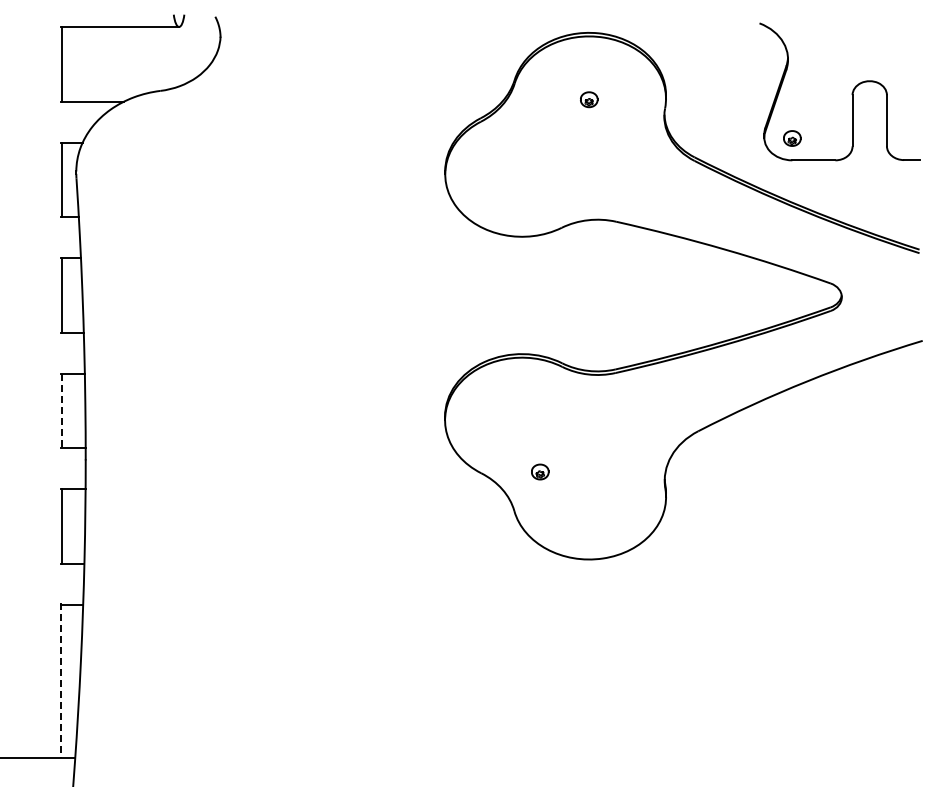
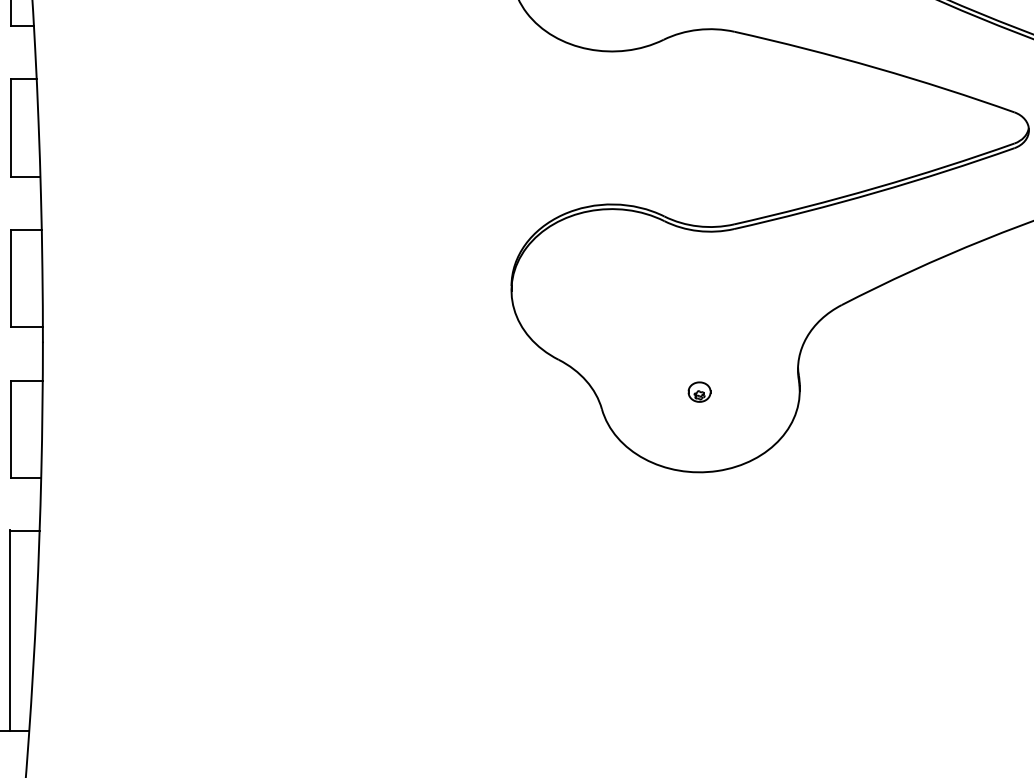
line: (61, 411) -> (11, 279), dashed -> solid
part: (540, 471) -> (699, 391), moved
line: (60, 681) -> (10, 631), dashed -> solid

